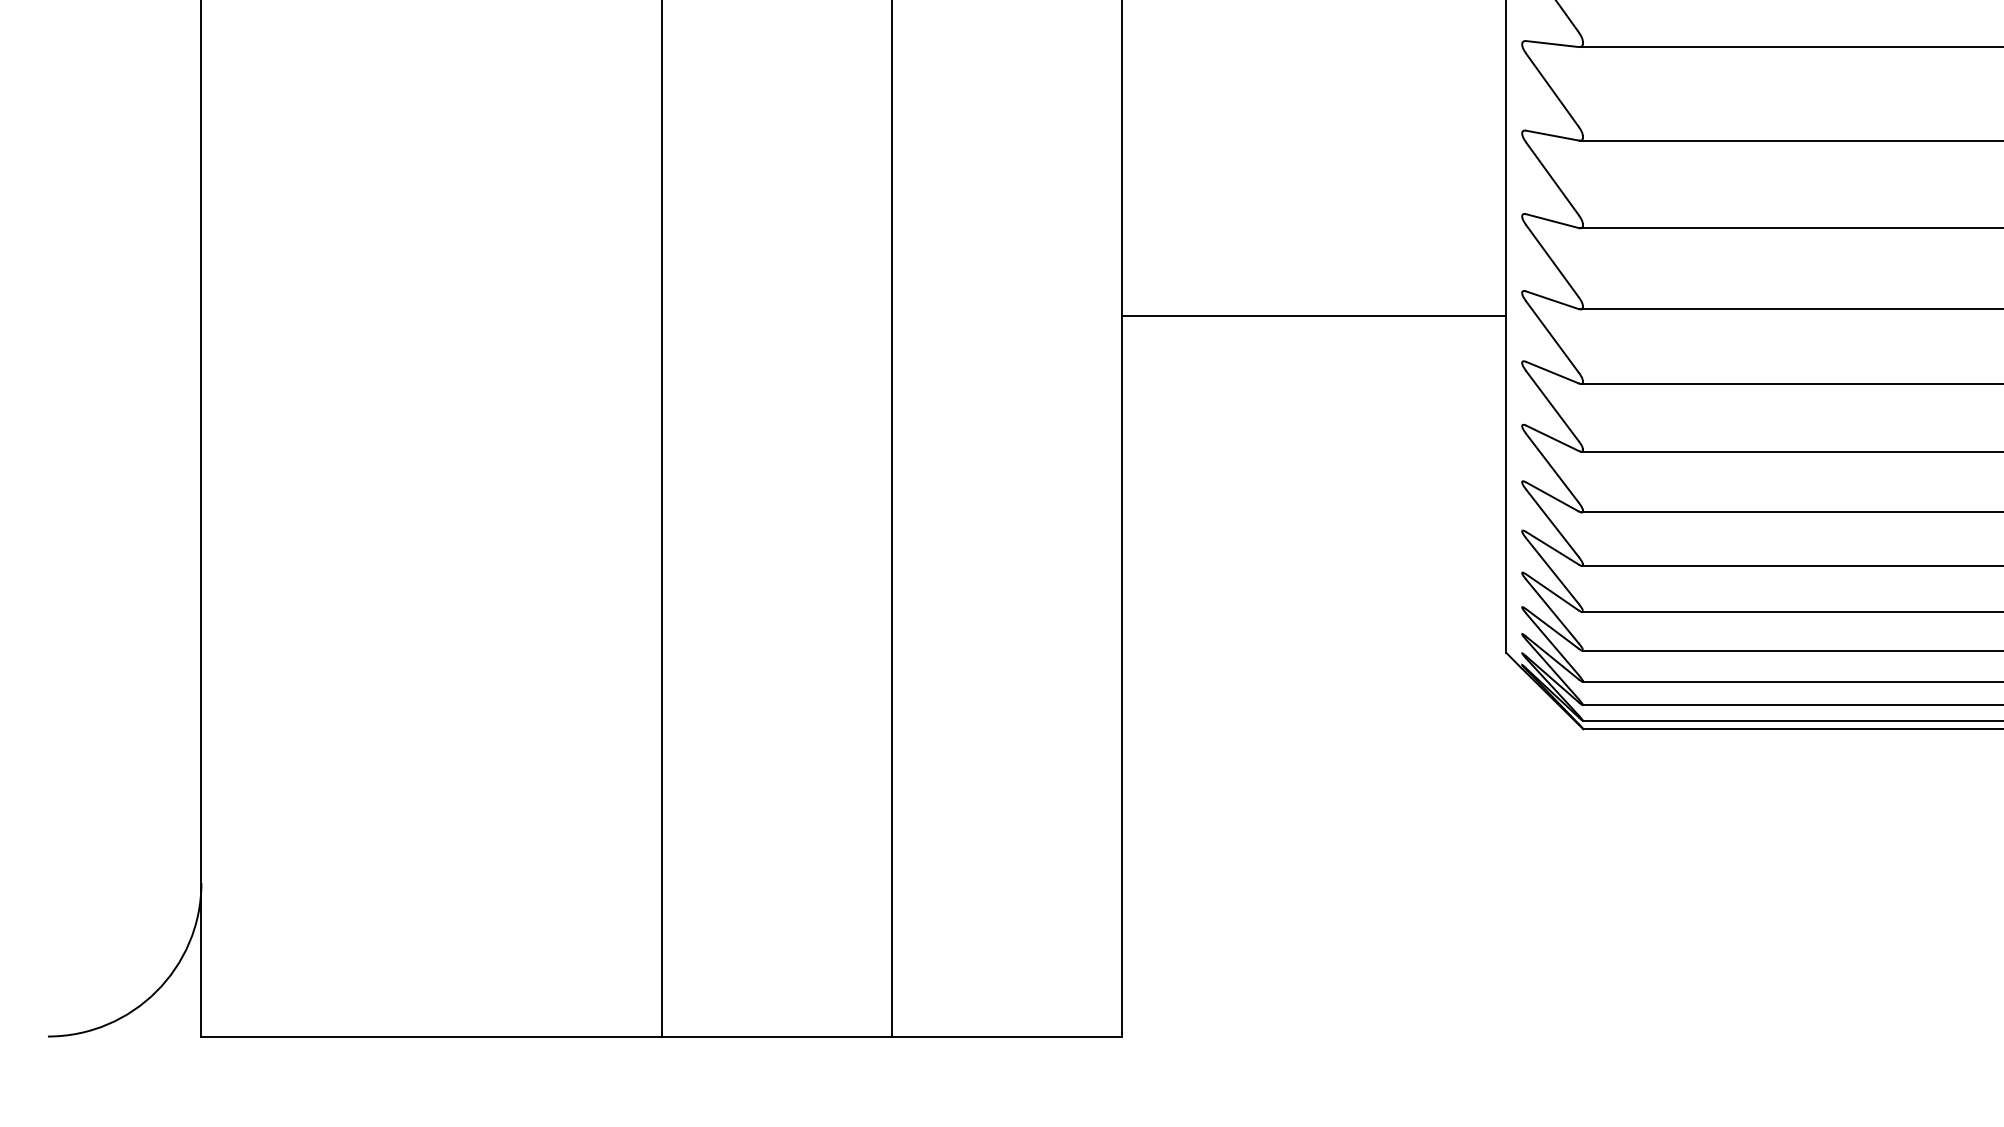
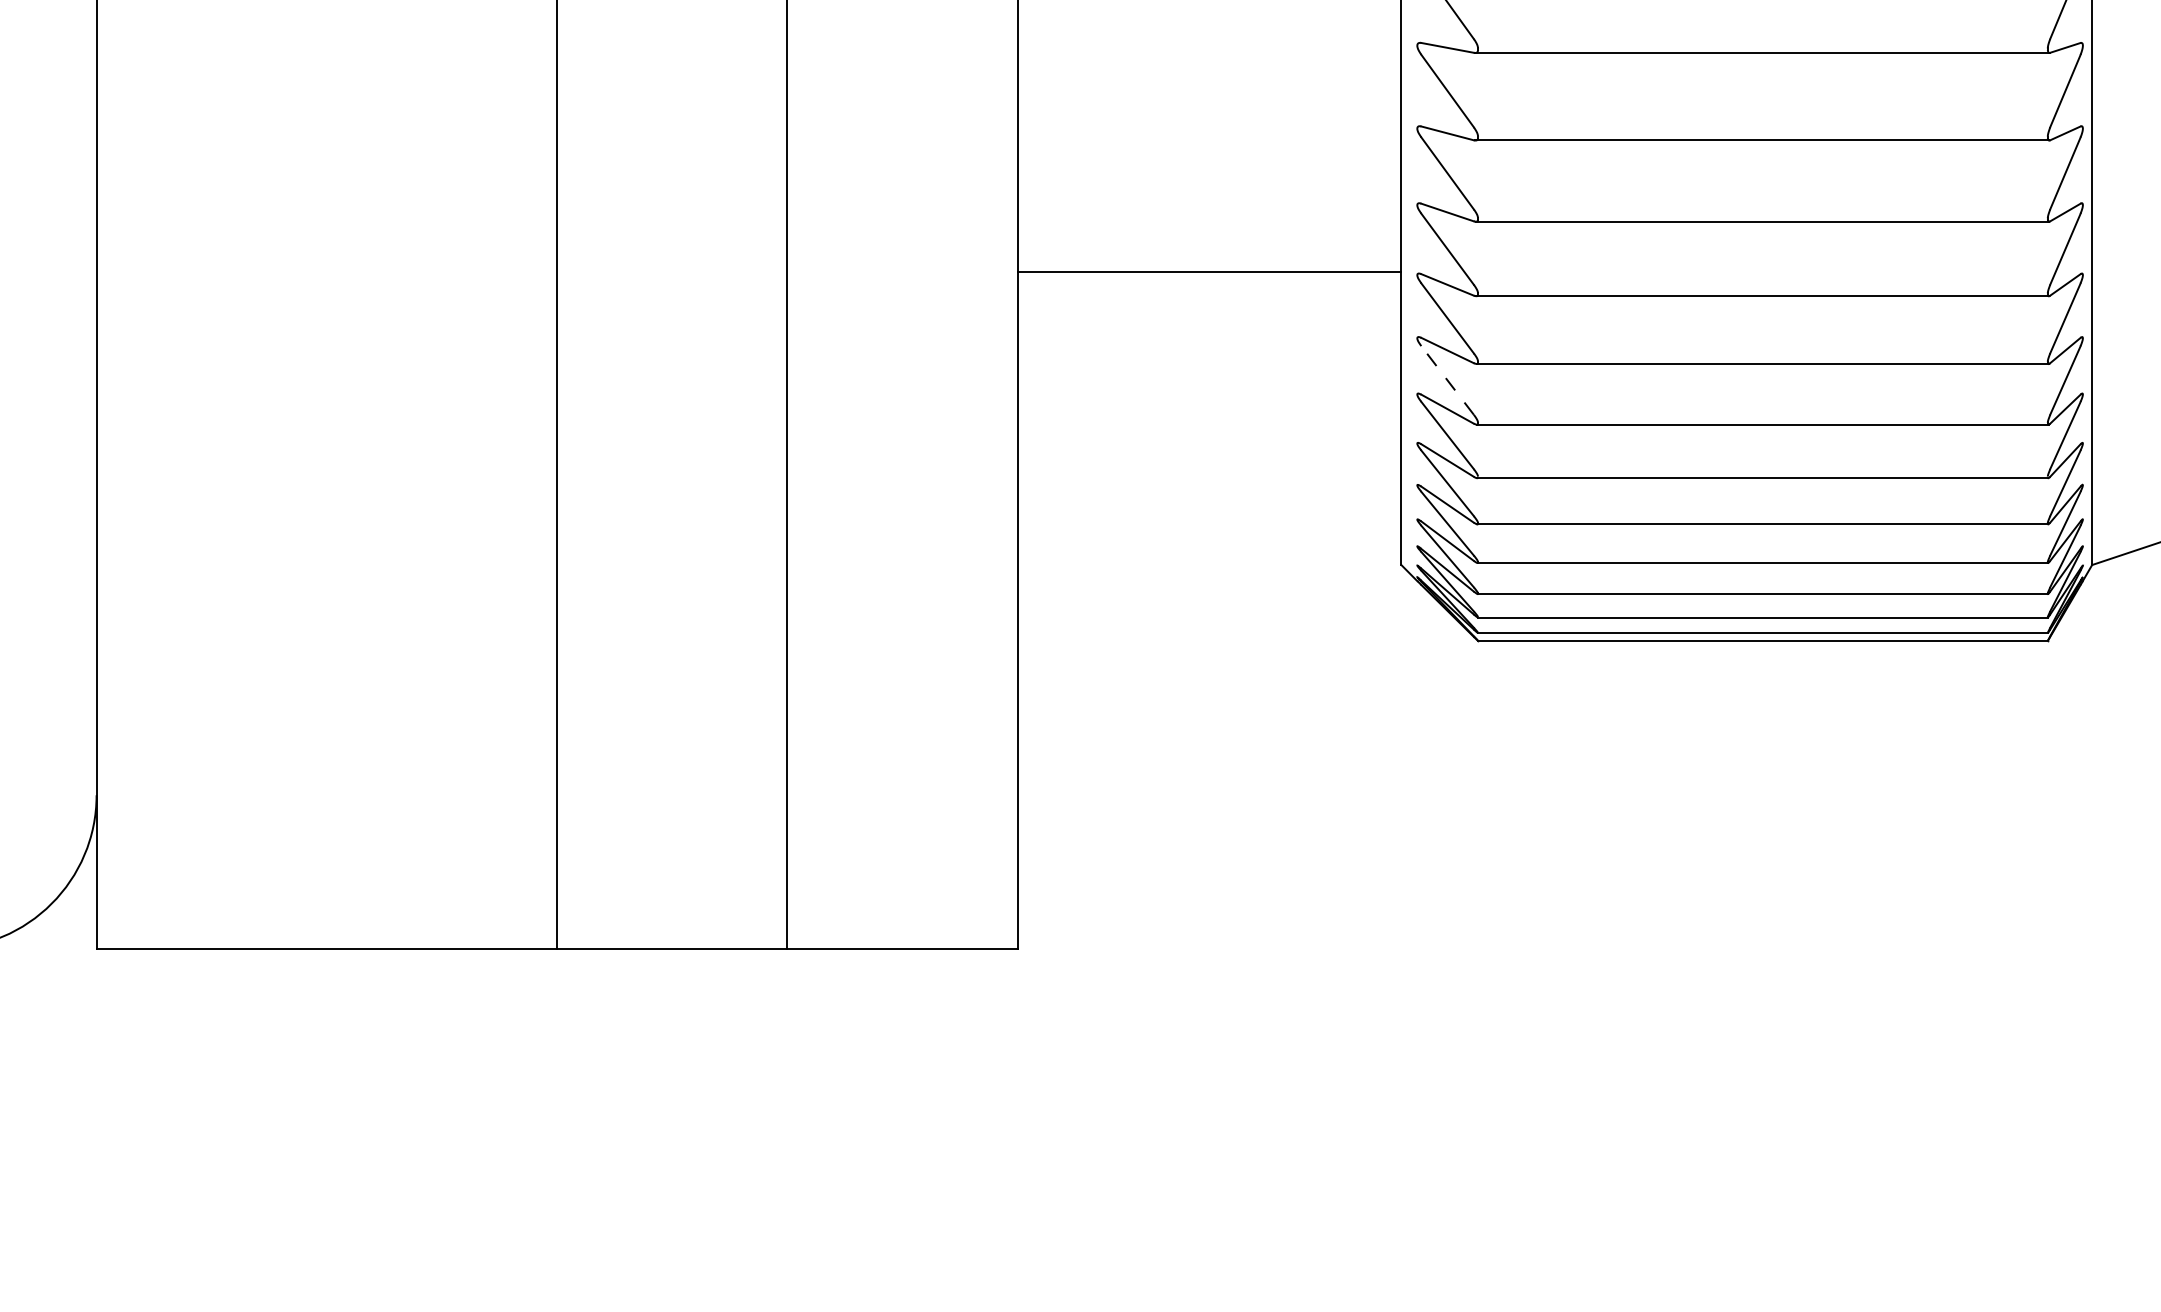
line: (1314, 315) -> (1209, 271), moved
line: (1552, 468) -> (1447, 380), solid -> dashed

